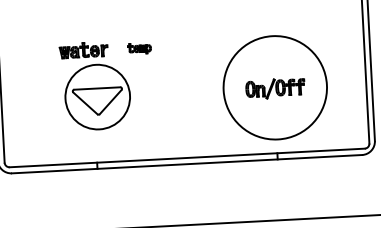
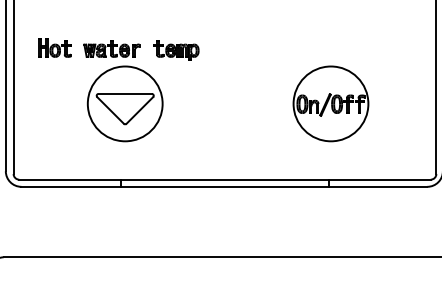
part: (139, 48) -> (176, 50), size x1.67
part: (34, 51) -> (54, 47), added
circle: (274, 87) -> (330, 103), size x0.62

